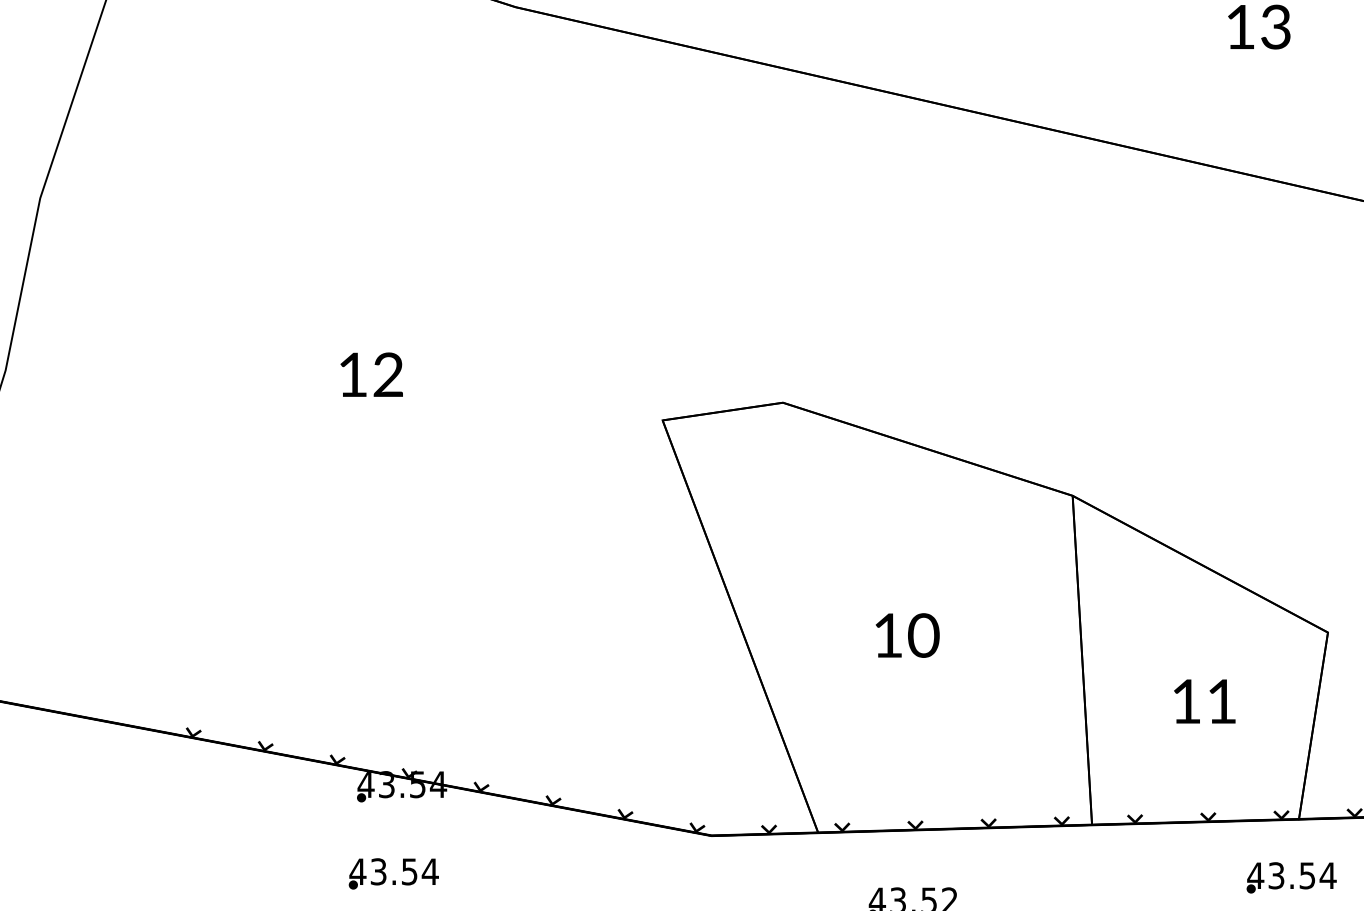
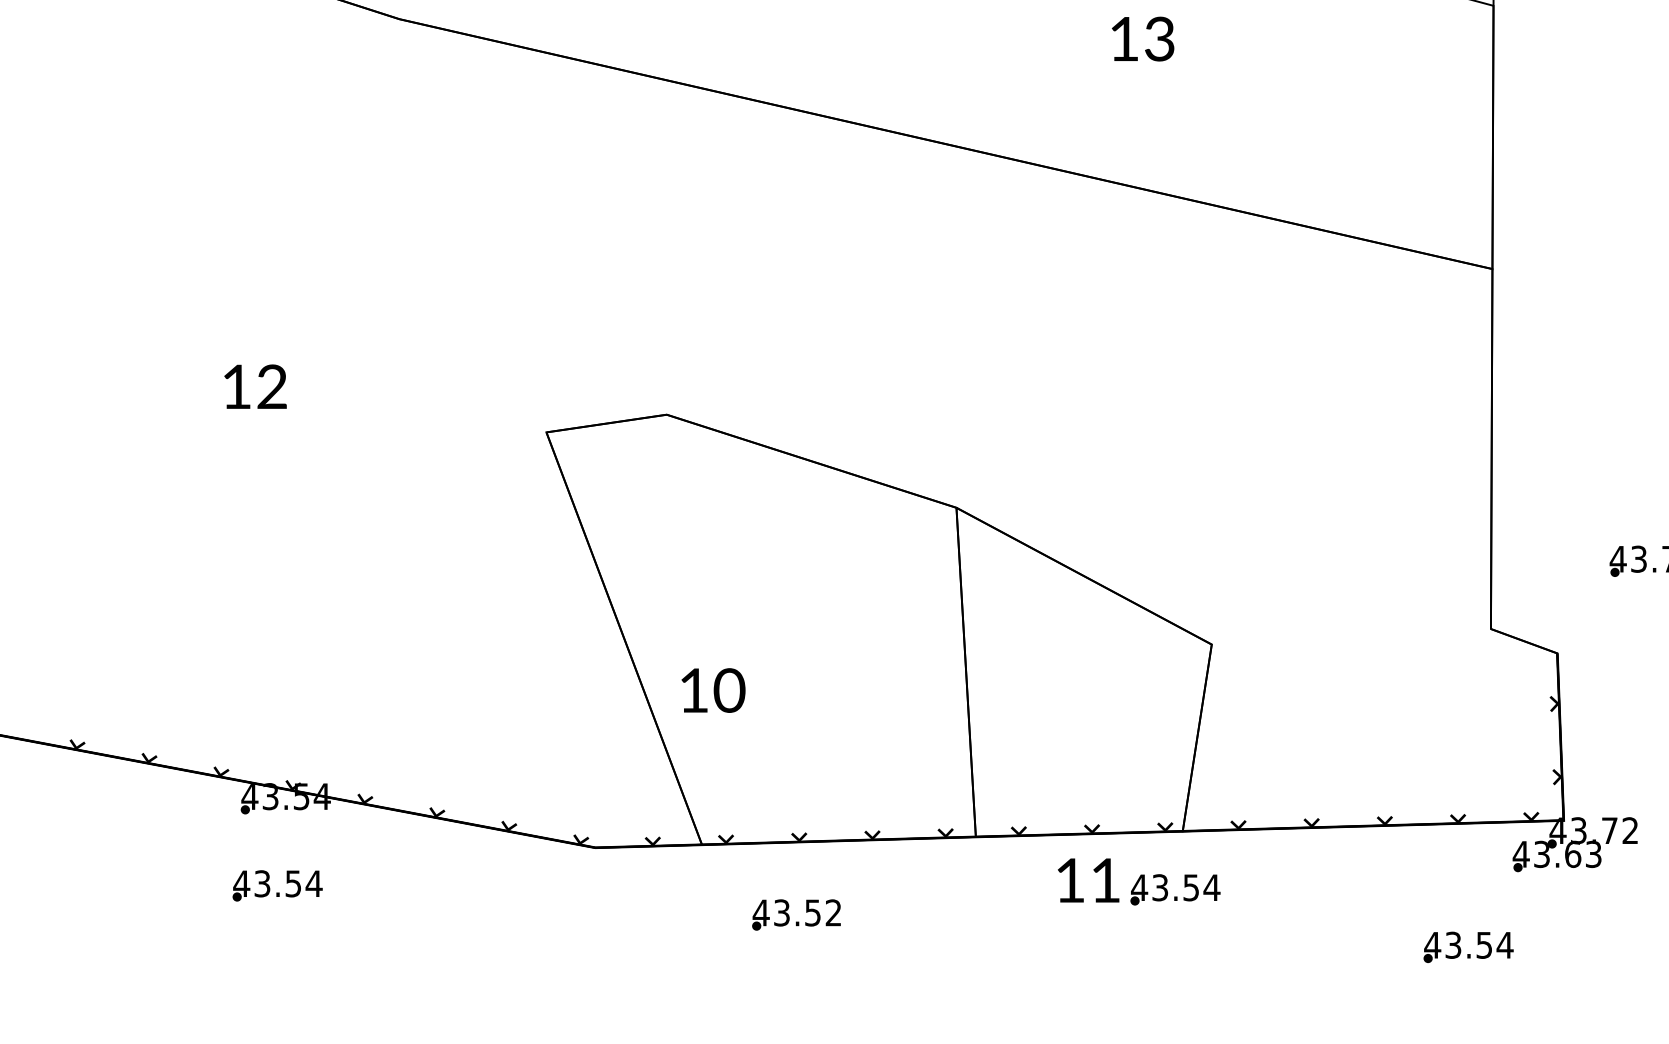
text: (907, 635) -> (713, 690), moved
text: (1204, 701) -> (1088, 880), moved

